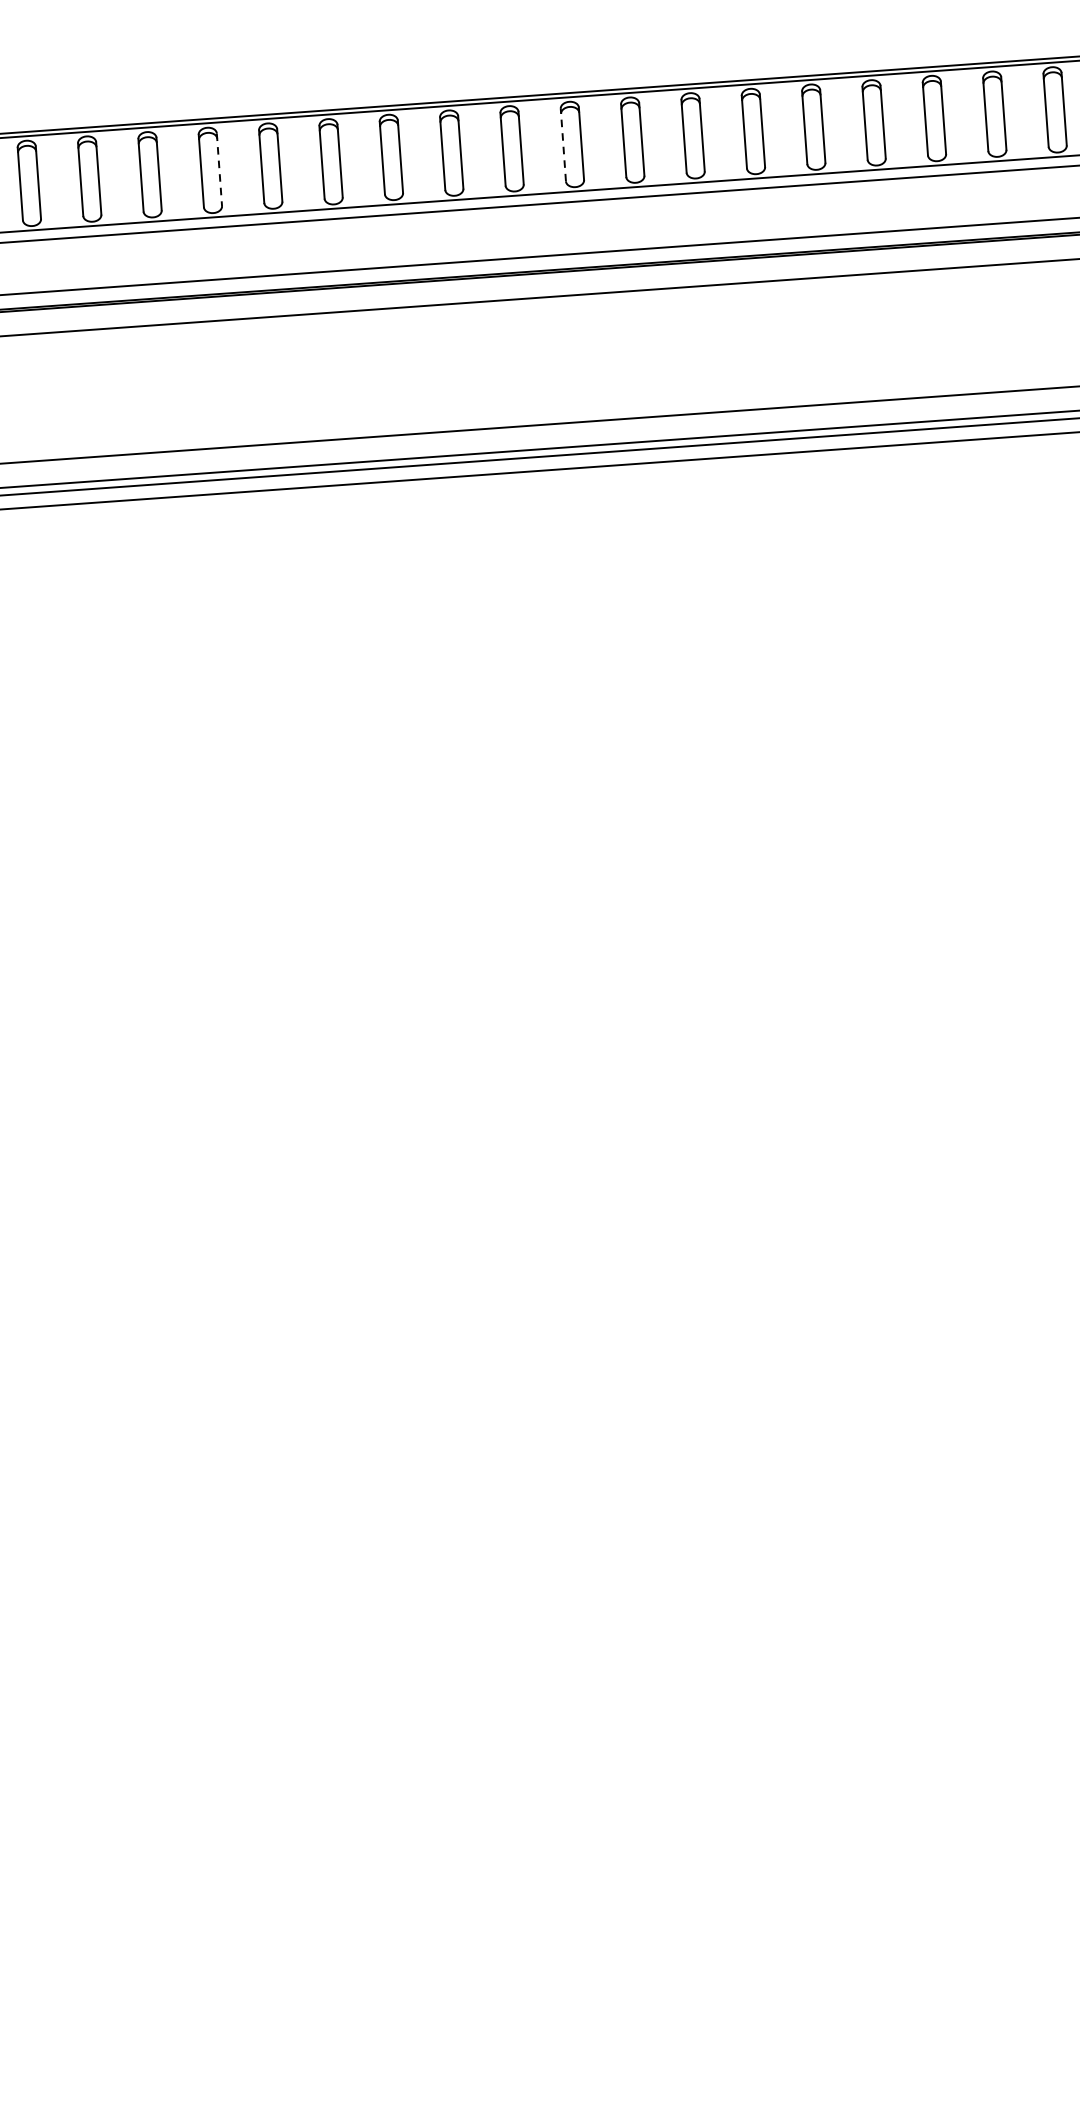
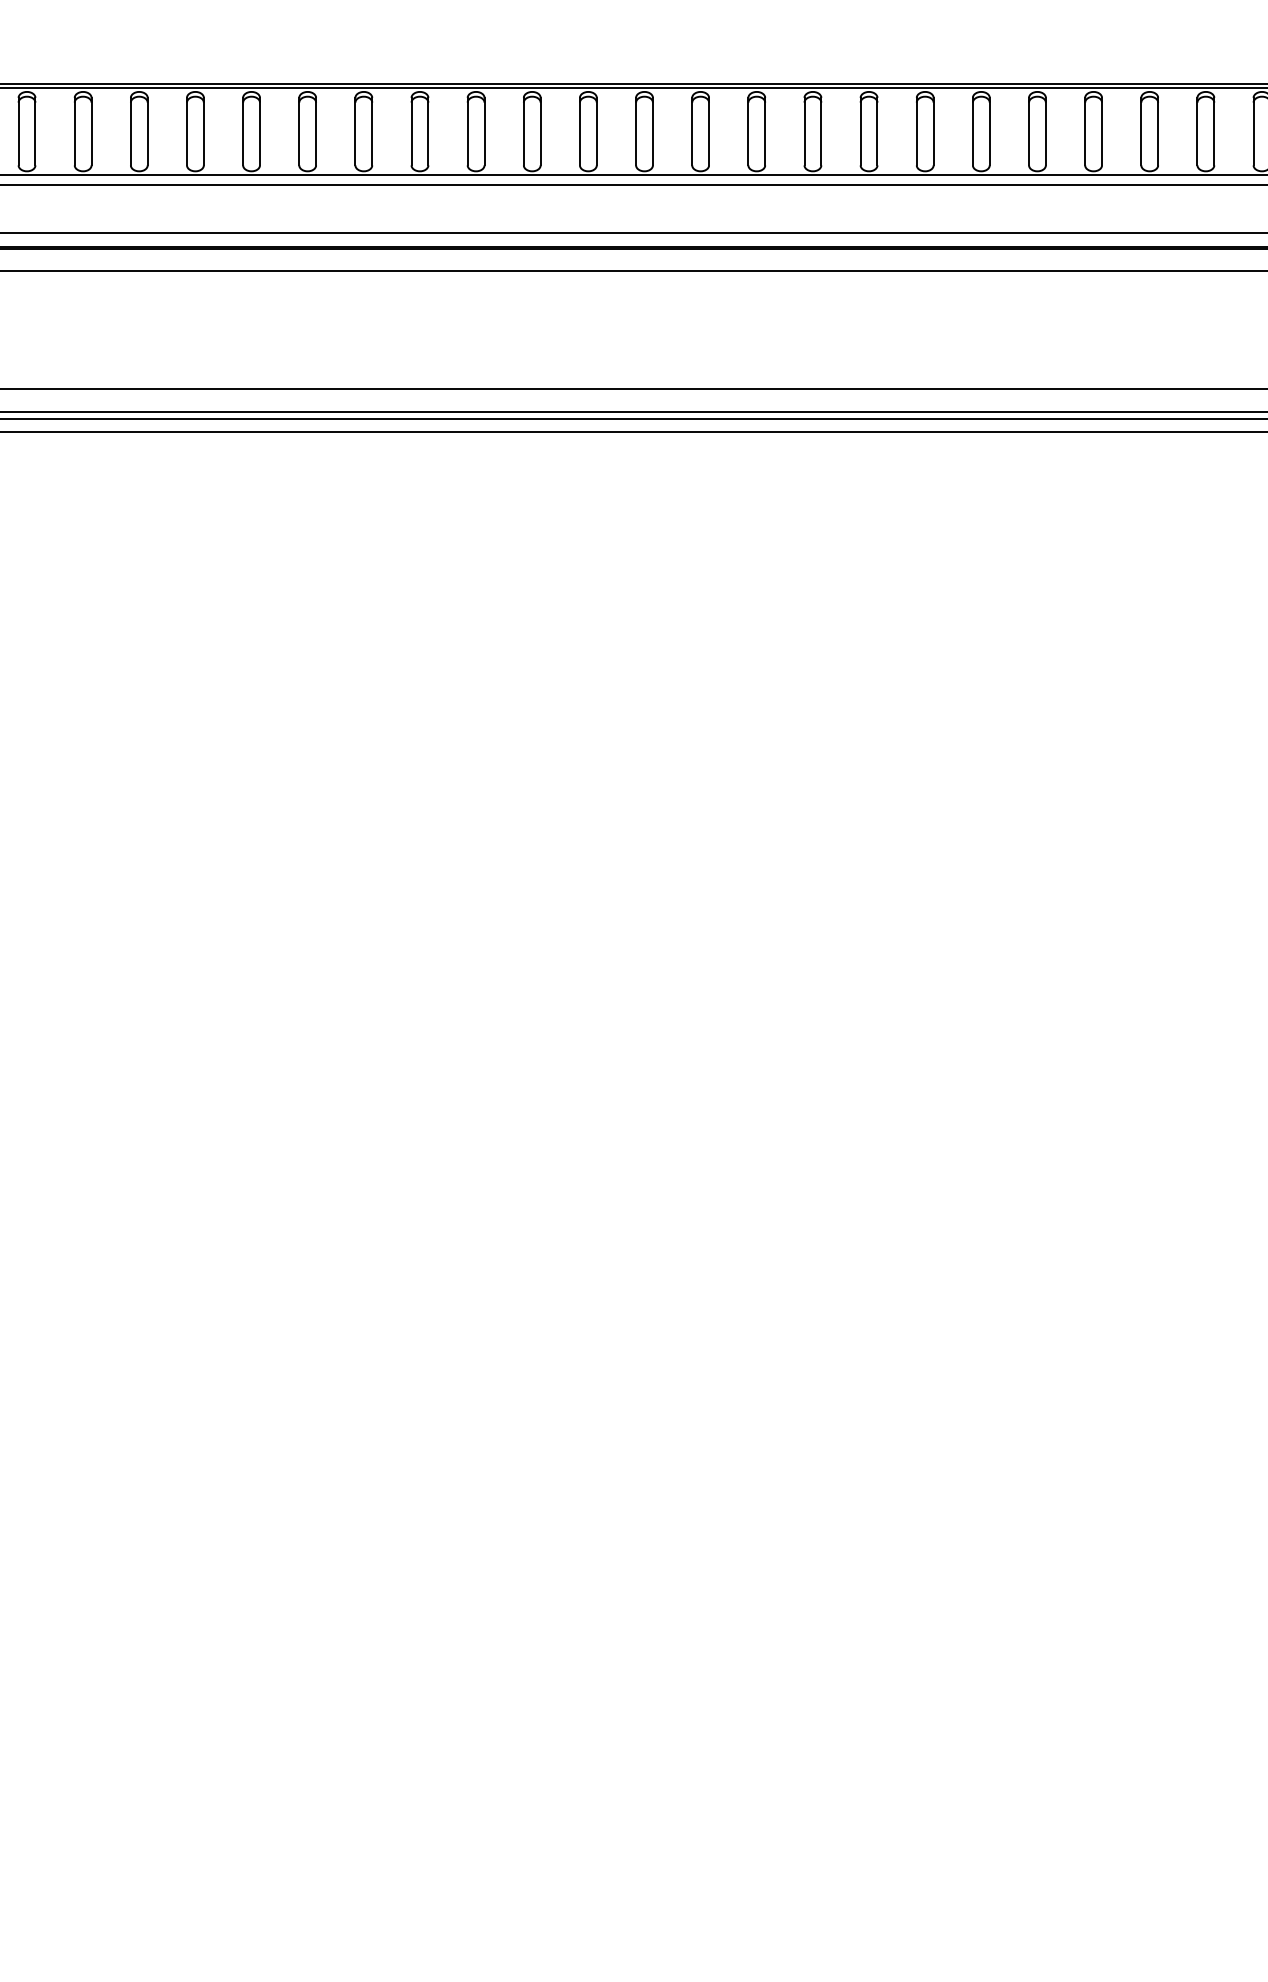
line: (563, 144) -> (748, 131), dashed -> solid
line: (219, 169) -> (428, 131), dashed -> solid

